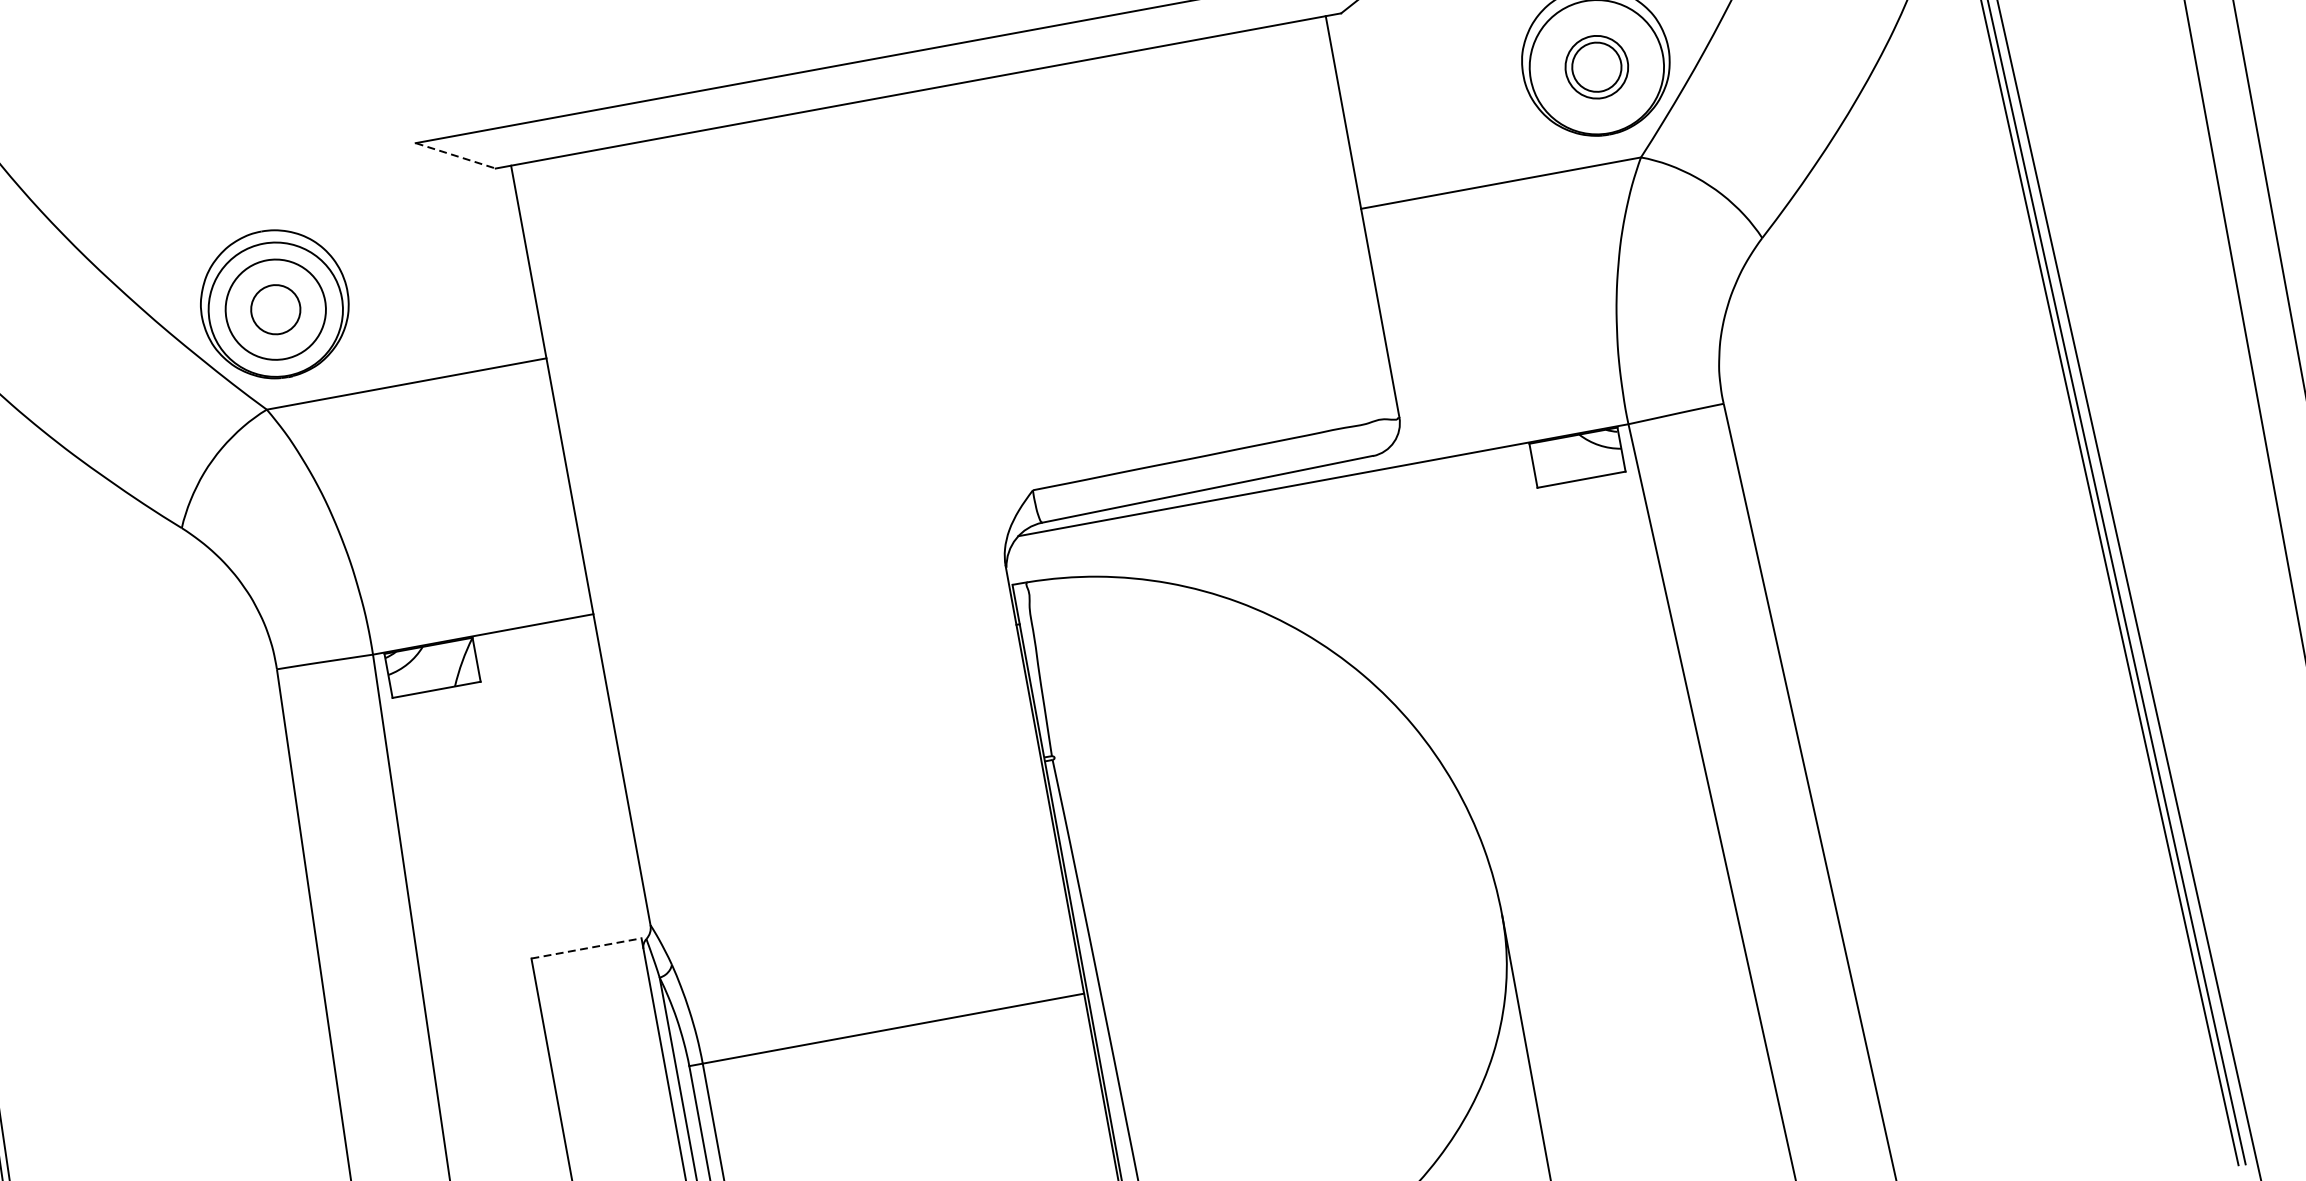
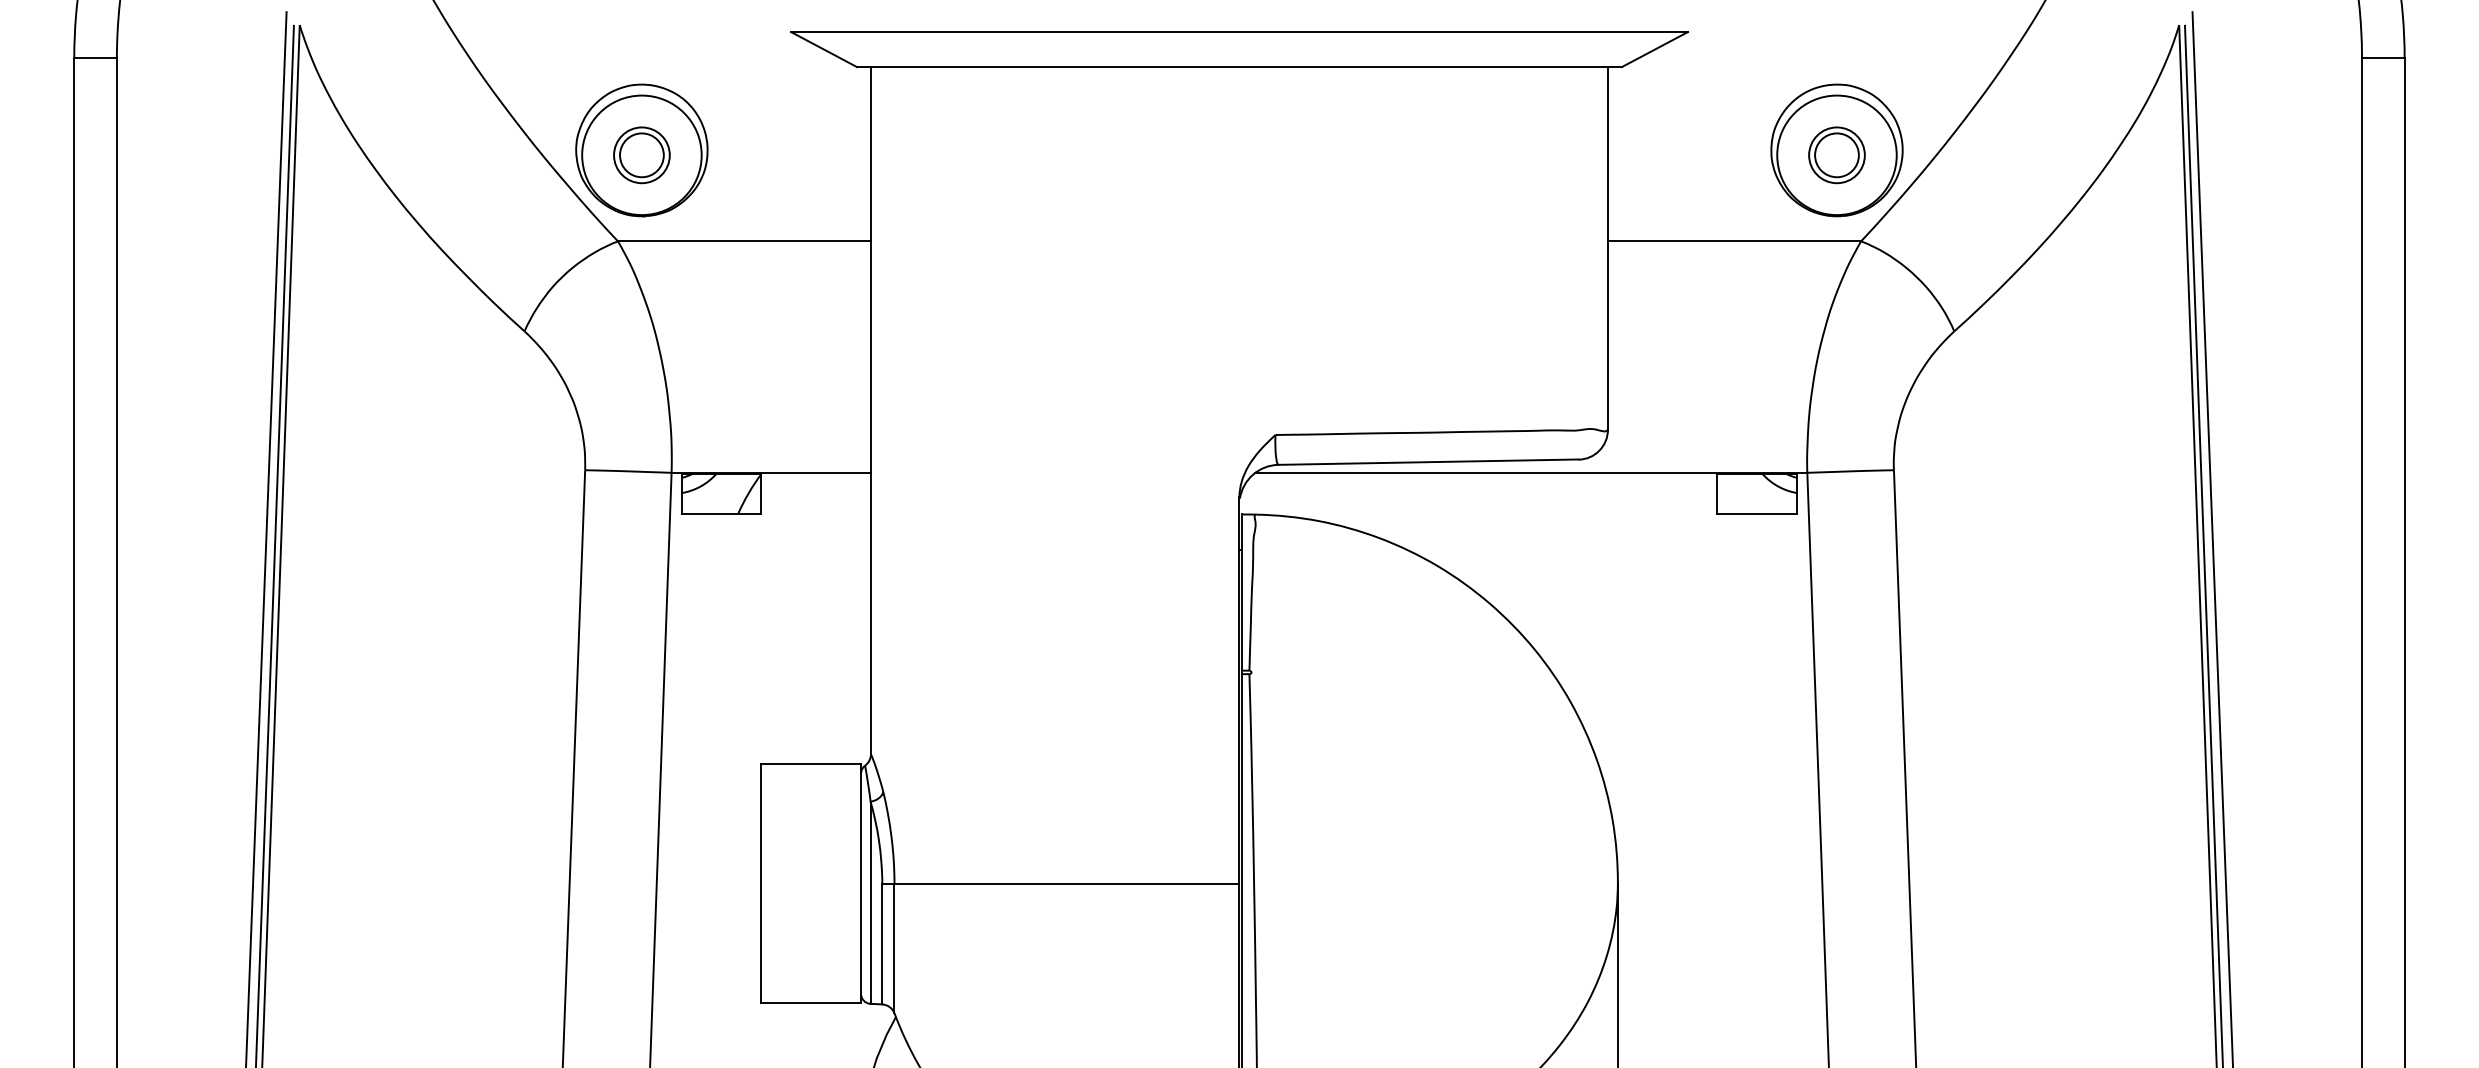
line: (456, 155) -> (824, 49), dashed -> solid
circle: (275, 309) -> (641, 155), size x0.62
line: (586, 948) -> (811, 764), dashed -> solid

